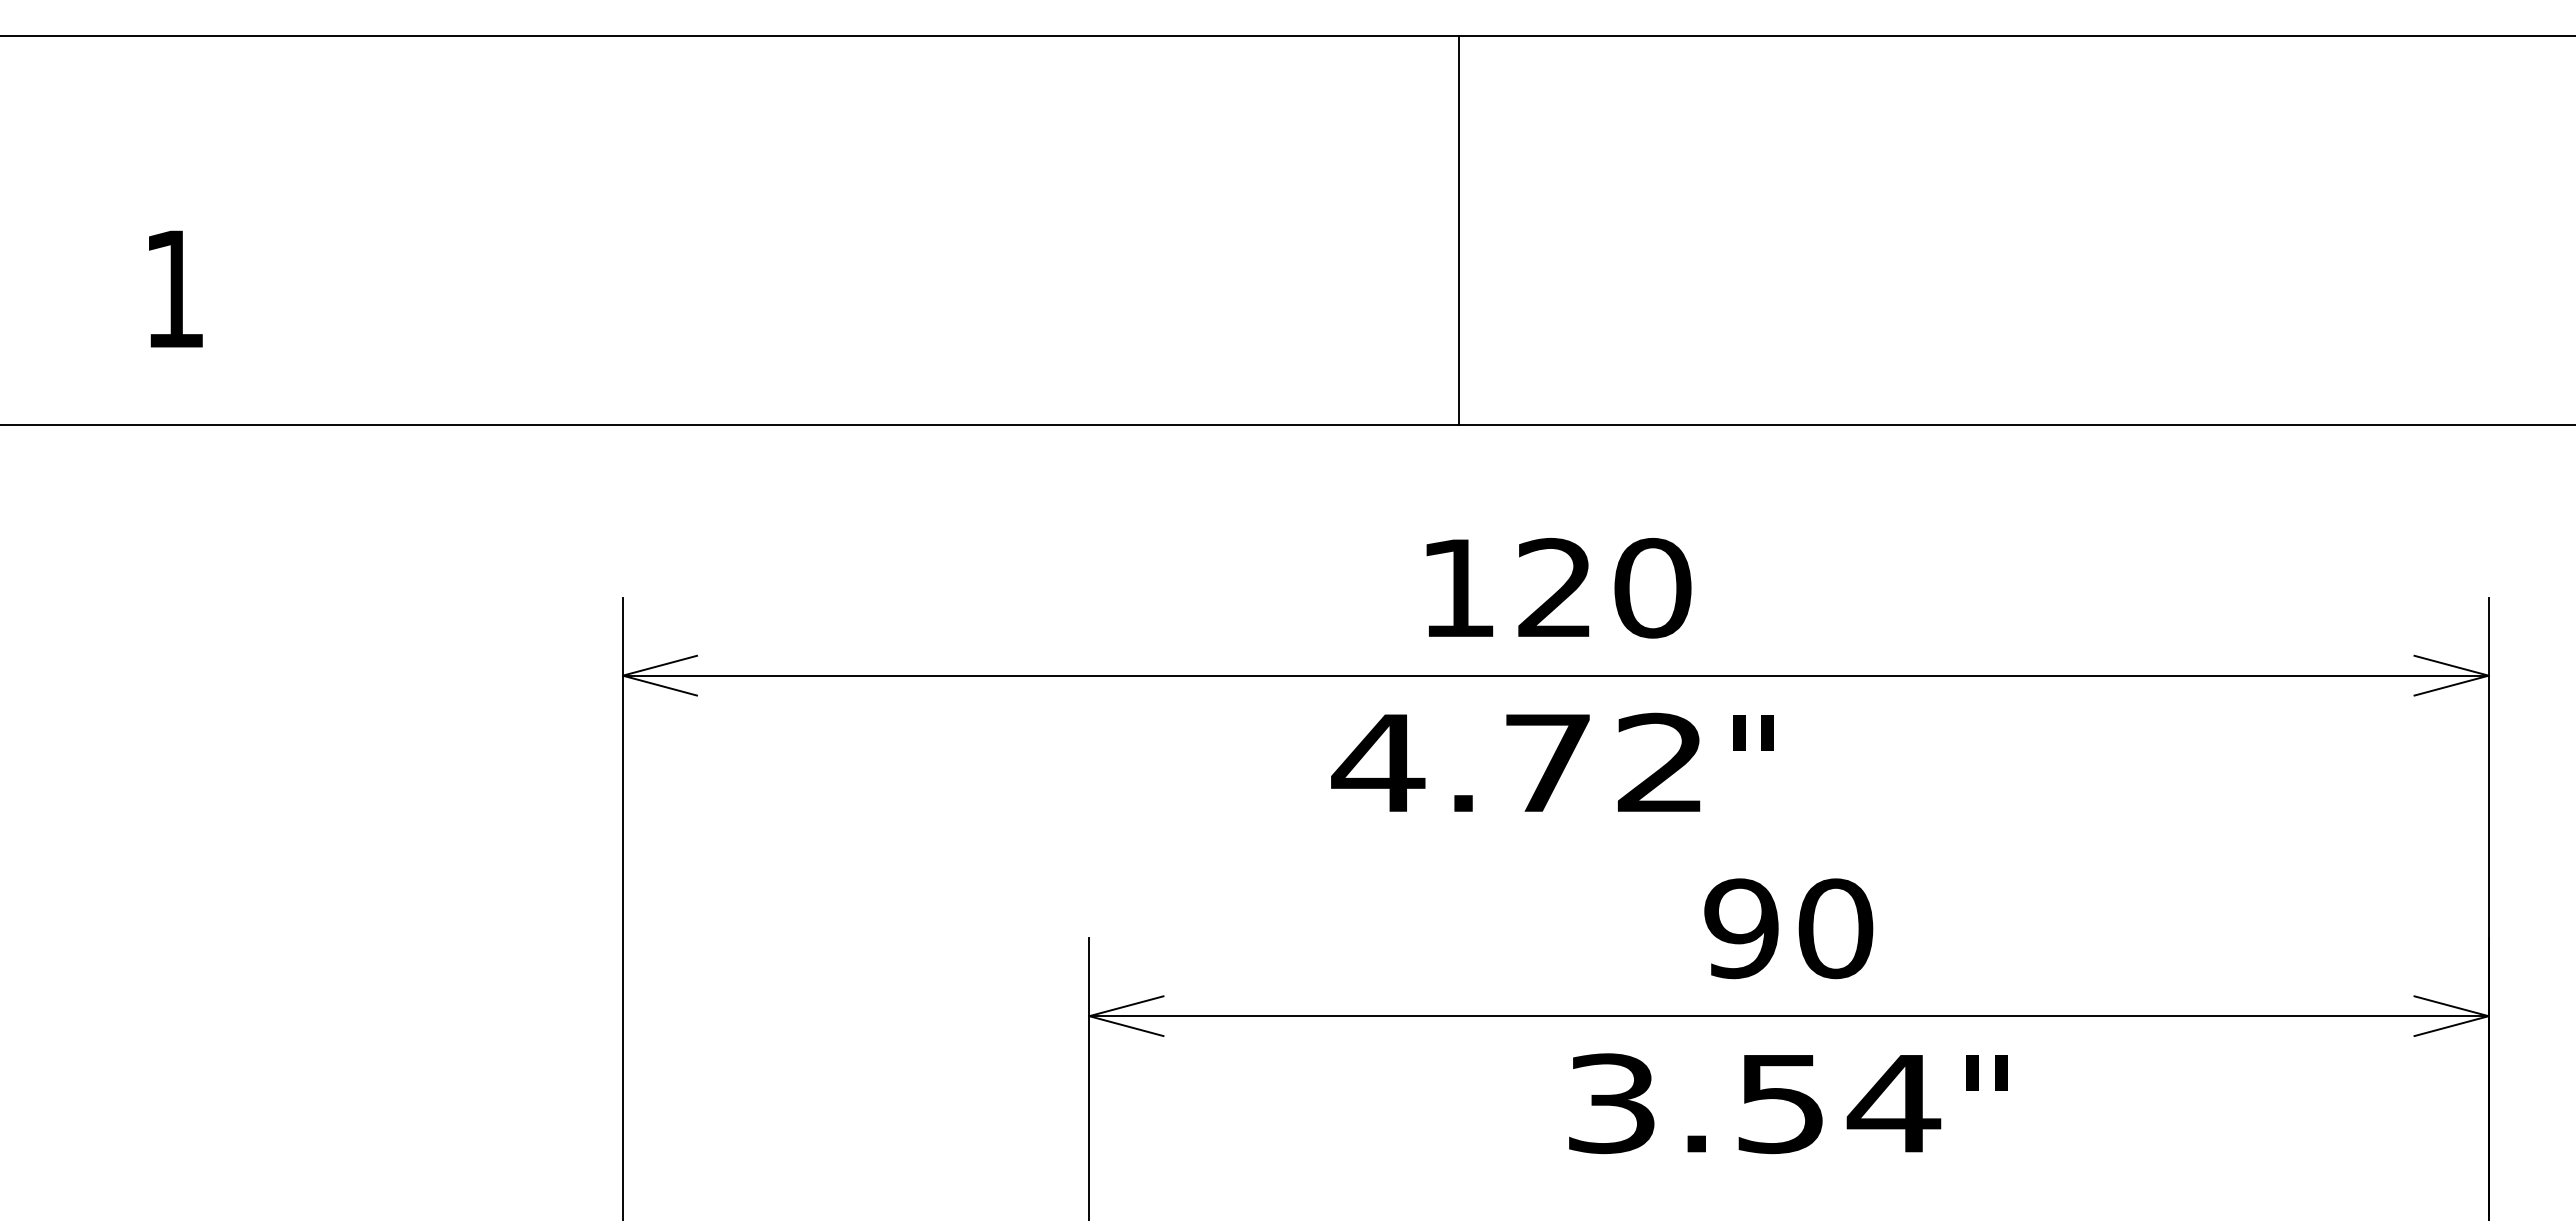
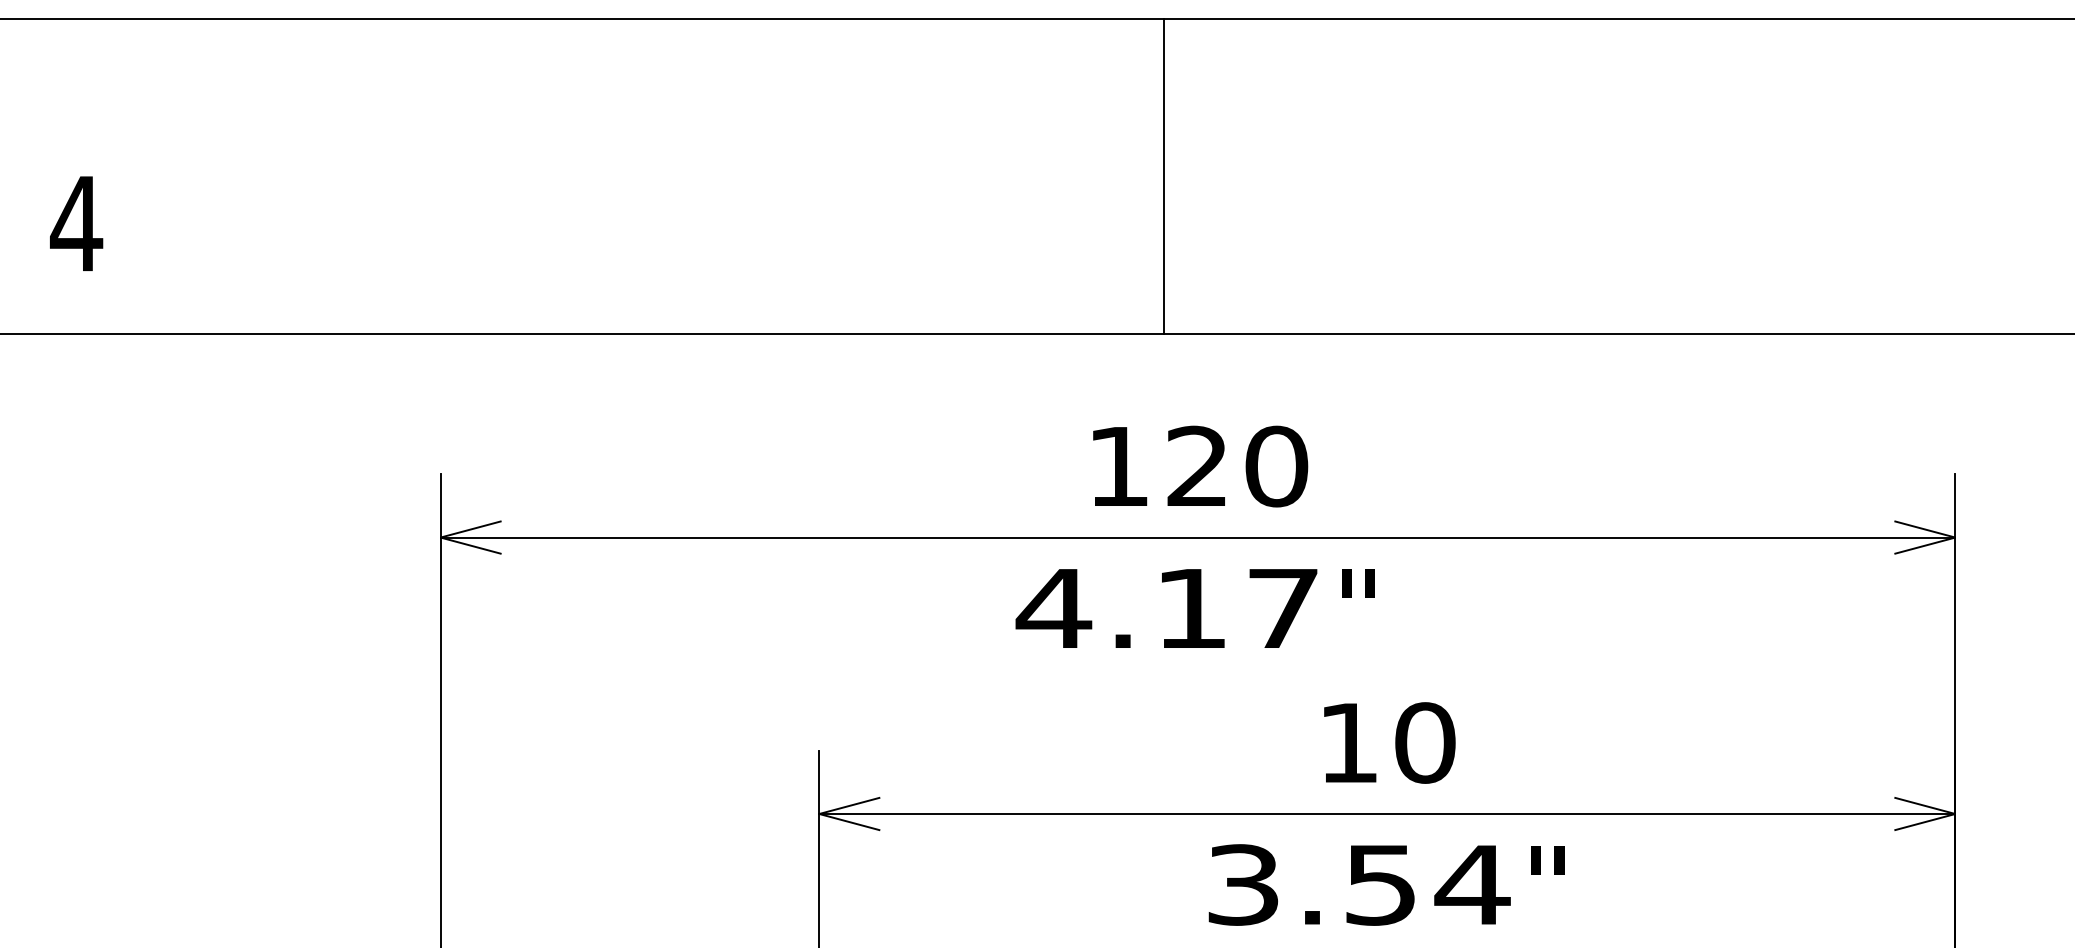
line: (1458, 230) -> (1163, 176), moved
text: (174, 288) -> (76, 223), 1 -> 4
text: (1604, 761) -> (1237, 607), 4.72 -> 4.17
text: (1741, 928) -> (1348, 742), 90 -> 10

